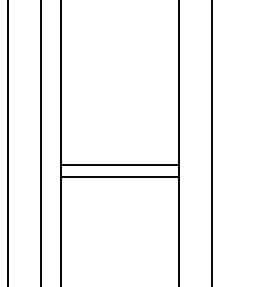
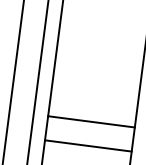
line: (119, 165) -> (88, 146), moved
line: (119, 177) -> (91, 122), moved

